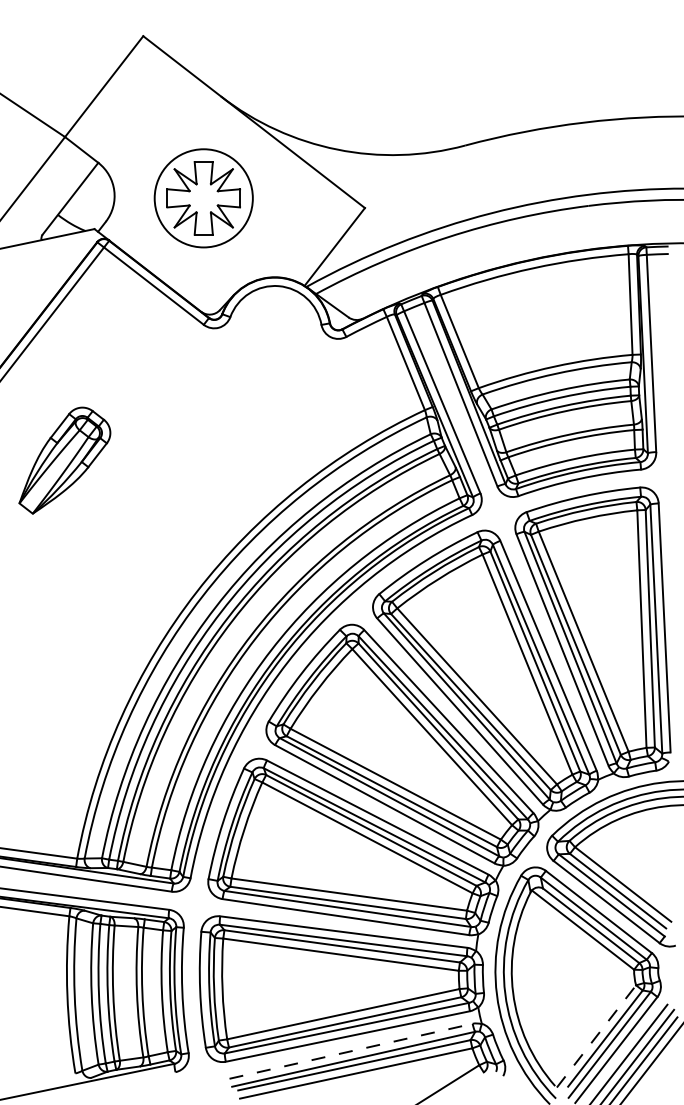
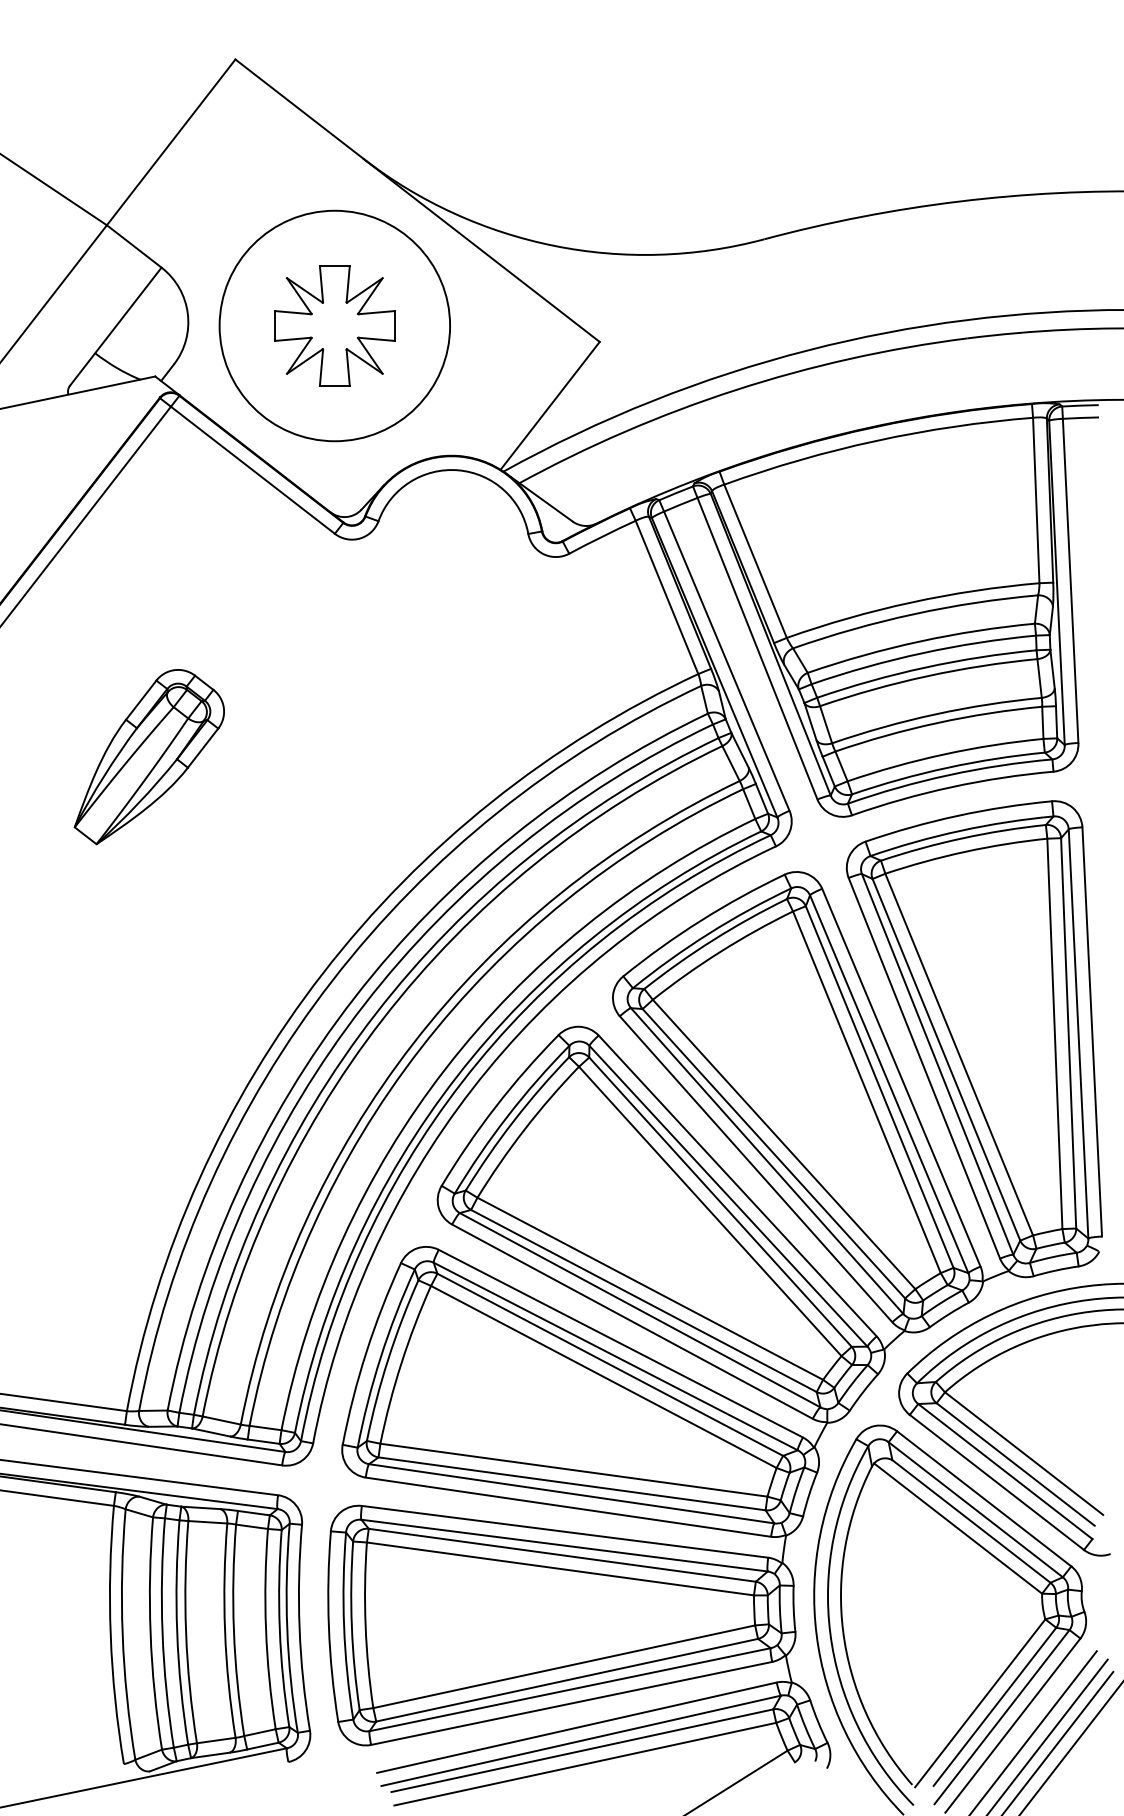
circle: (203, 198) -> (334, 326), size x1.43
part: (64, 460) -> (148, 756), moved
line: (596, 1036) -> (980, 1703), dashed -> solid
line: (351, 1051) -> (577, 1728), dashed -> solid

